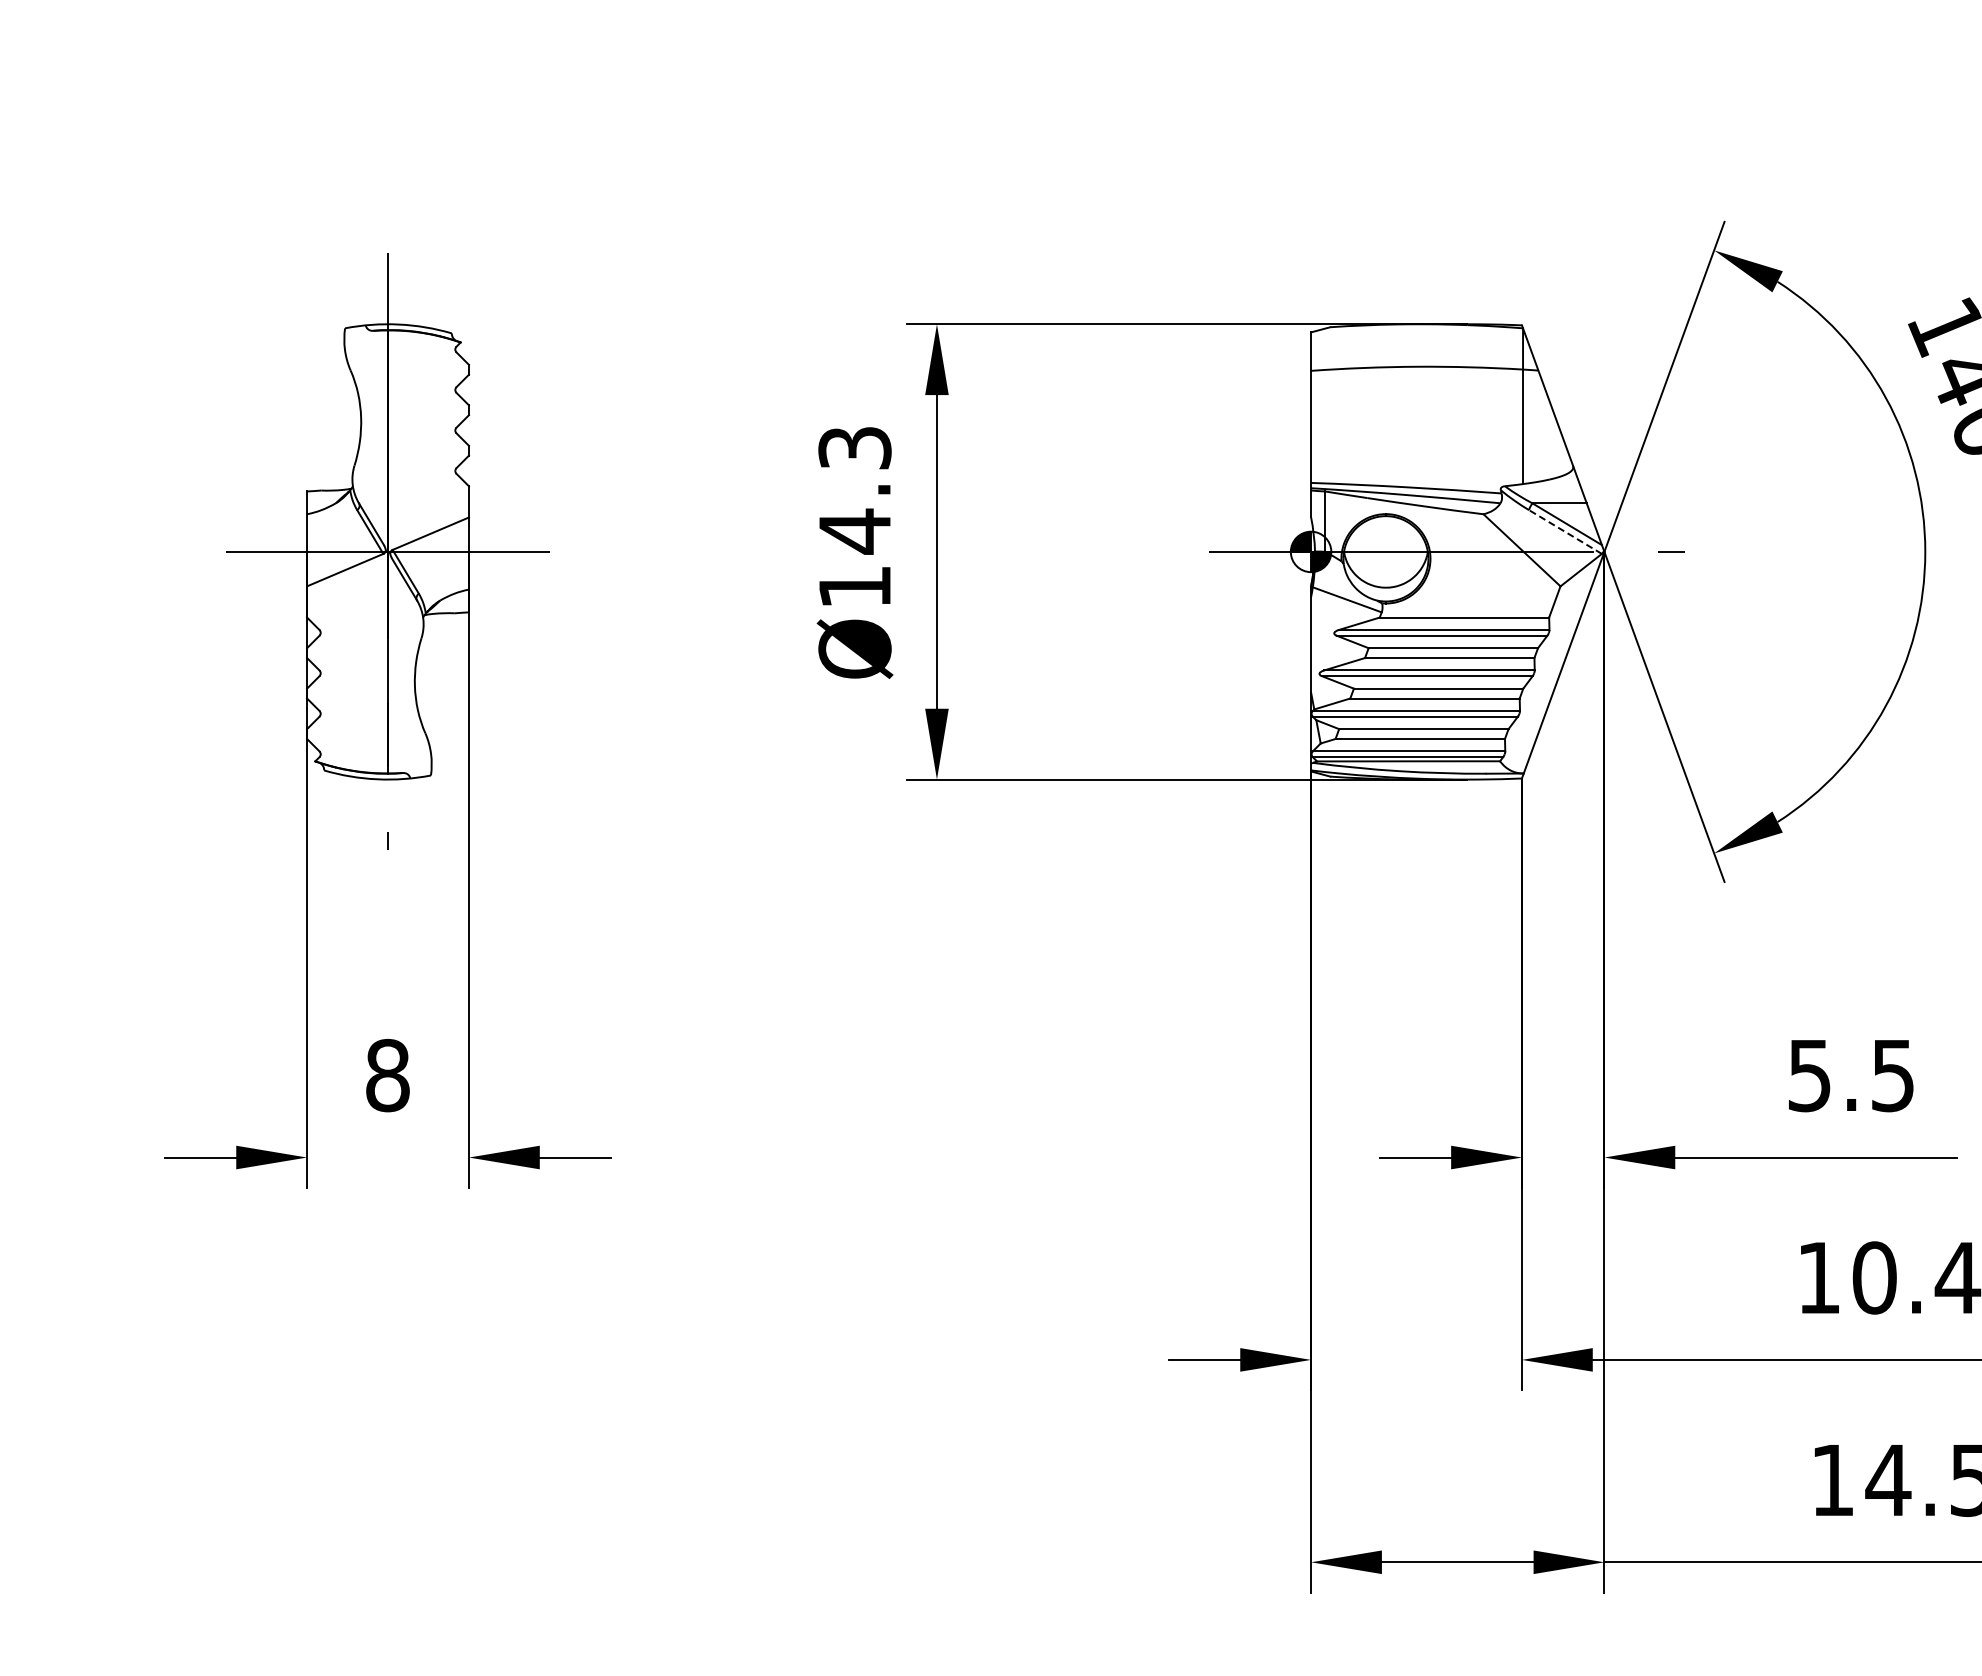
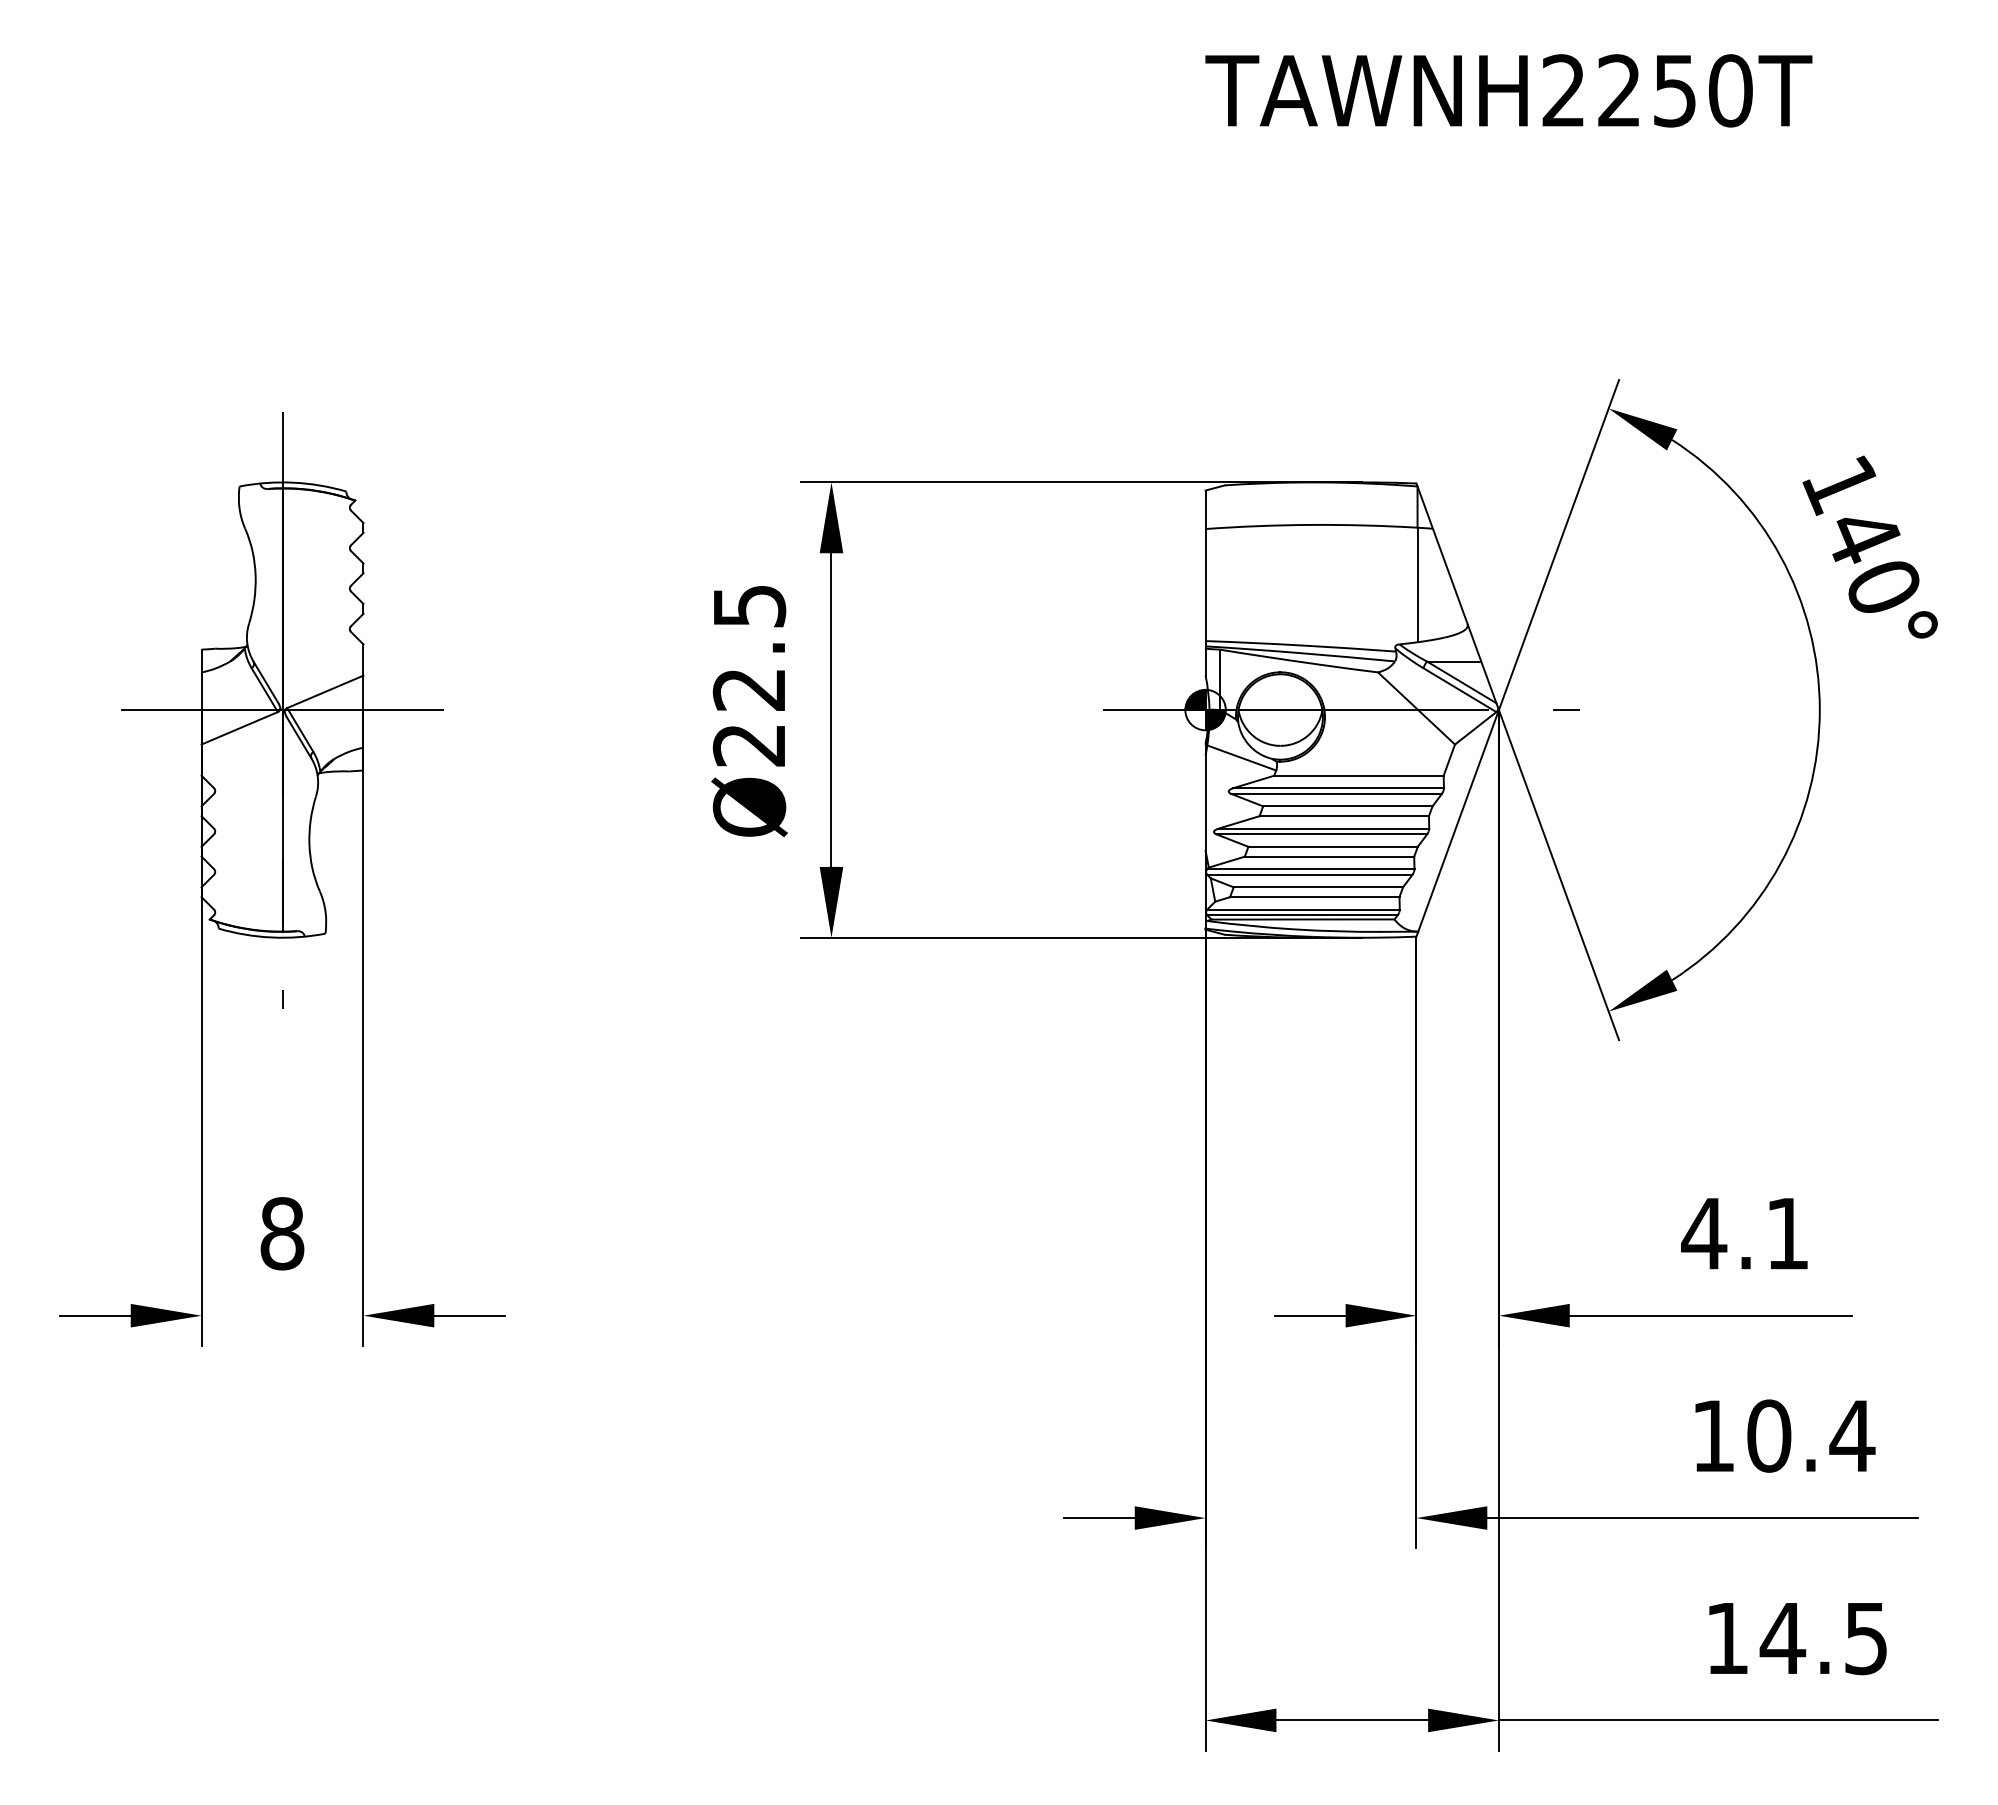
text: (853, 517) -> (748, 675), Ø14.3 -> Ø22.5
line: (1564, 531) -> (1459, 689), dashed -> solid
text: (1849, 1076) -> (1744, 1234), 5.5 -> 4.1

